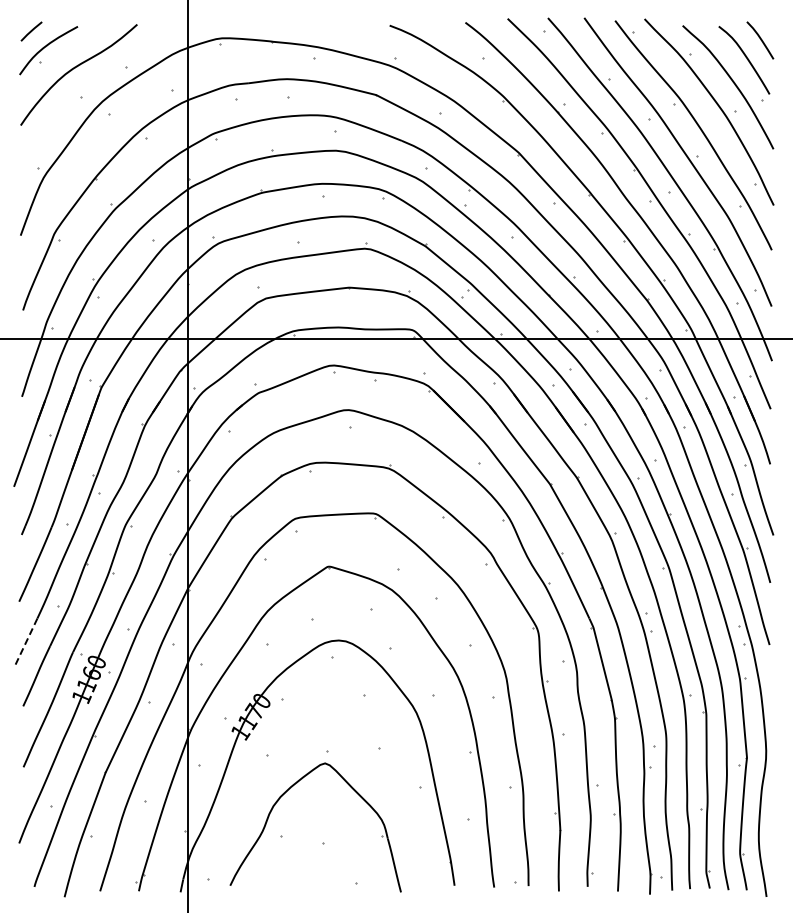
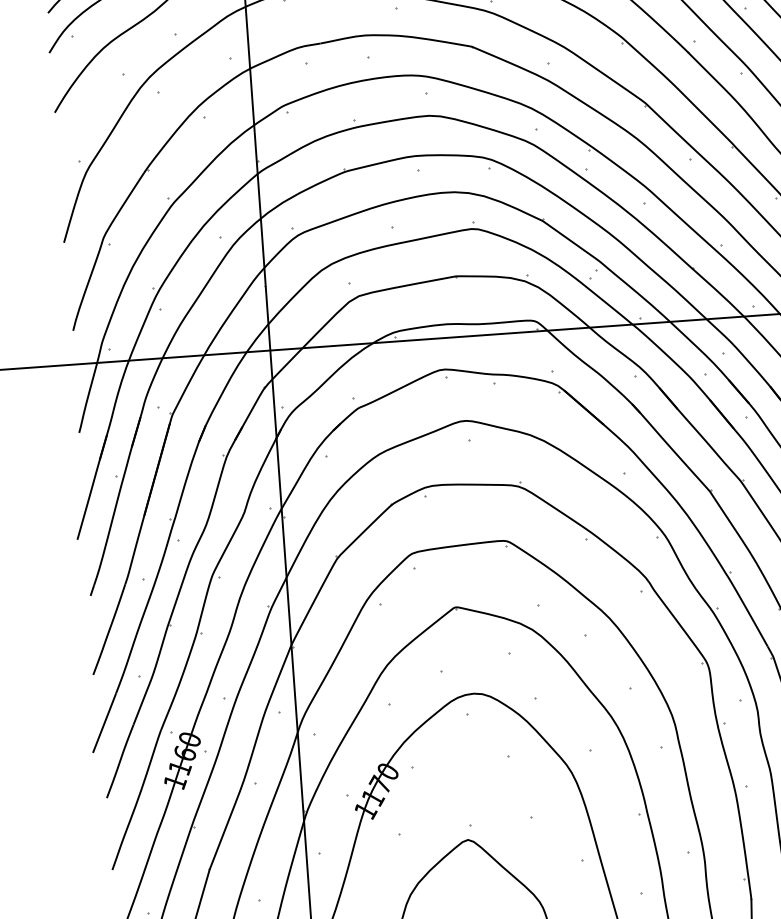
line: (26, 642) -> (105, 722), dashed -> solid

